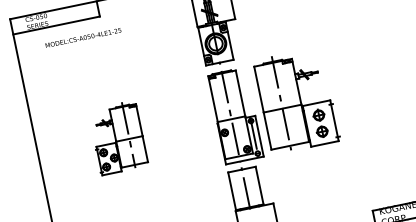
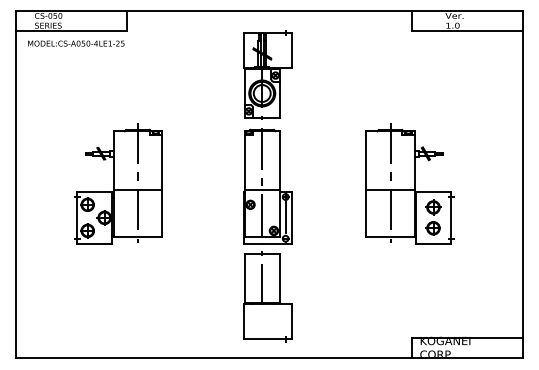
text: (83, 37) -> (76, 43), moved
part: (296, 100) -> (409, 183), moved
part: (118, 137) -> (118, 183), size x1.43

